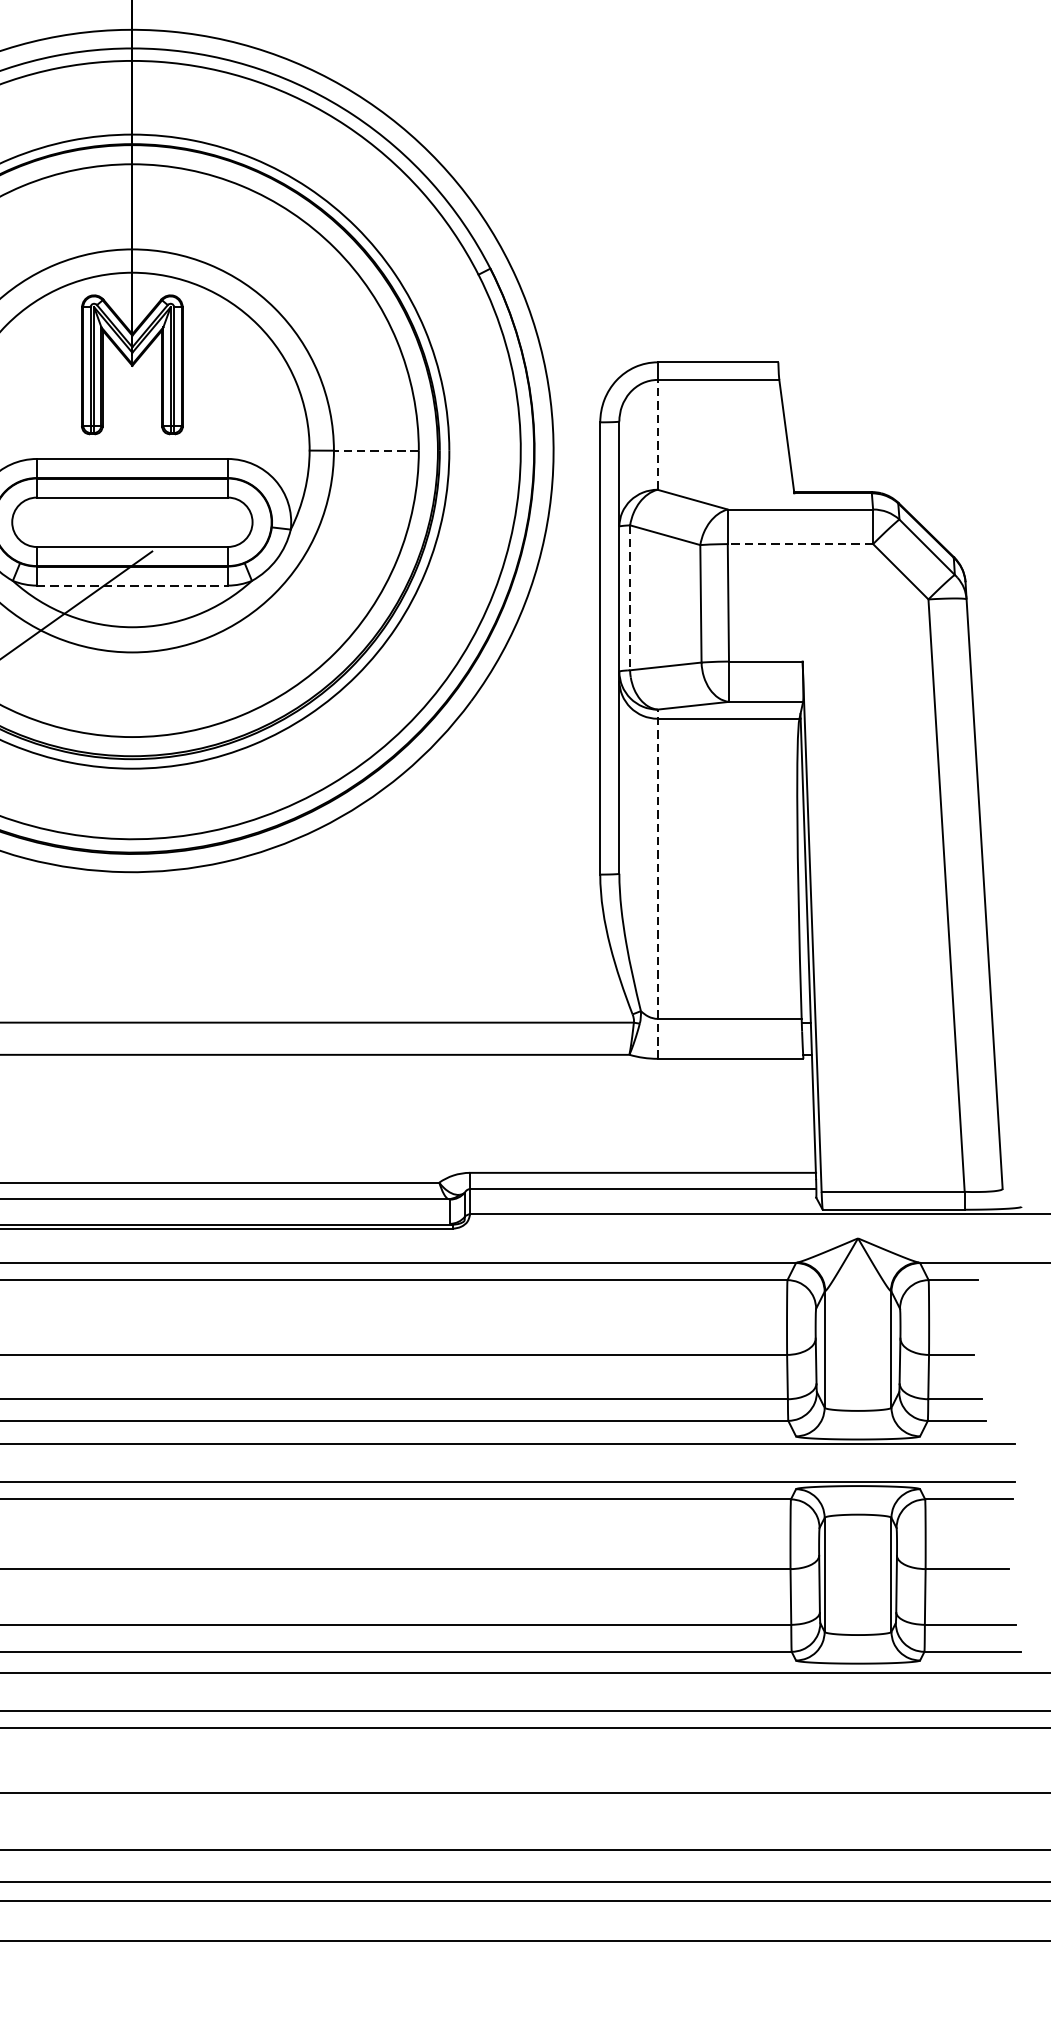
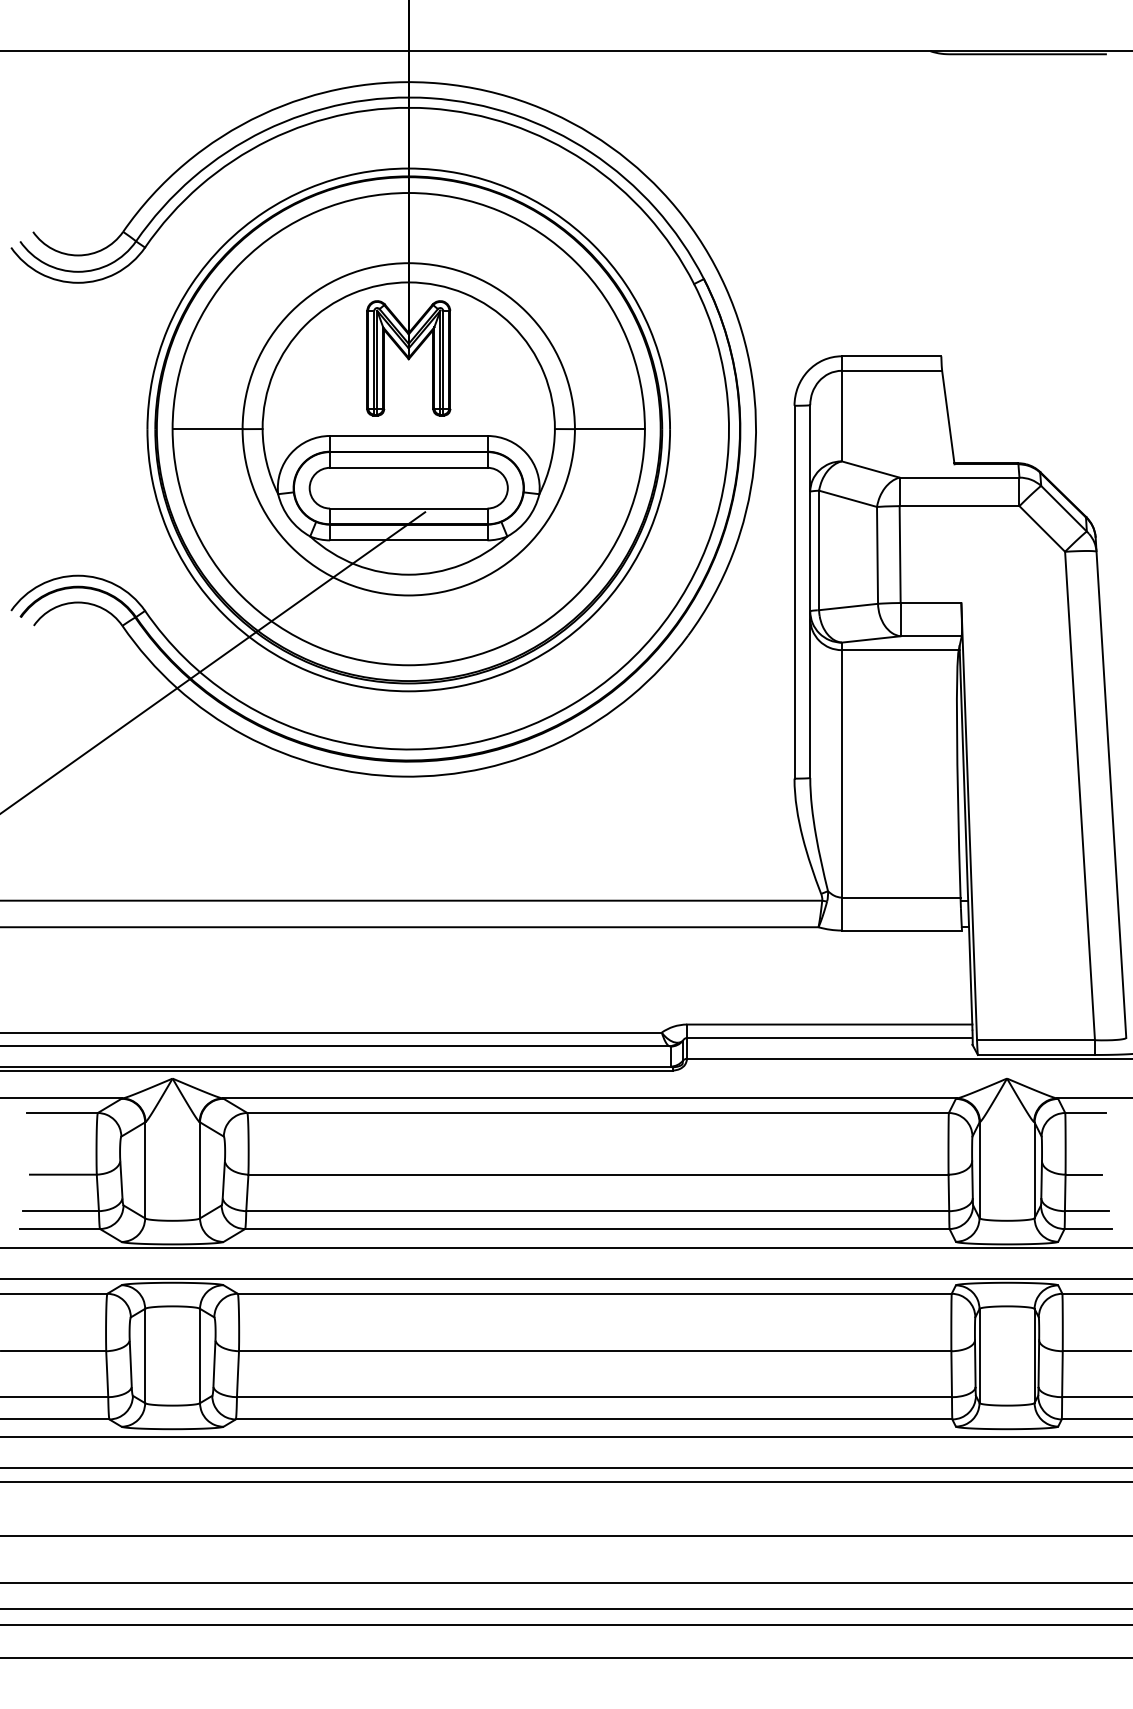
line: (657, 434) -> (841, 415), dashed -> solid
line: (375, 451) -> (609, 429), dashed -> solid
line: (800, 544) -> (959, 506), dashed -> solid
line: (132, 585) -> (408, 540), dashed -> solid
line: (630, 597) -> (819, 550), dashed -> solid
line: (657, 884) -> (841, 786), dashed -> solid

